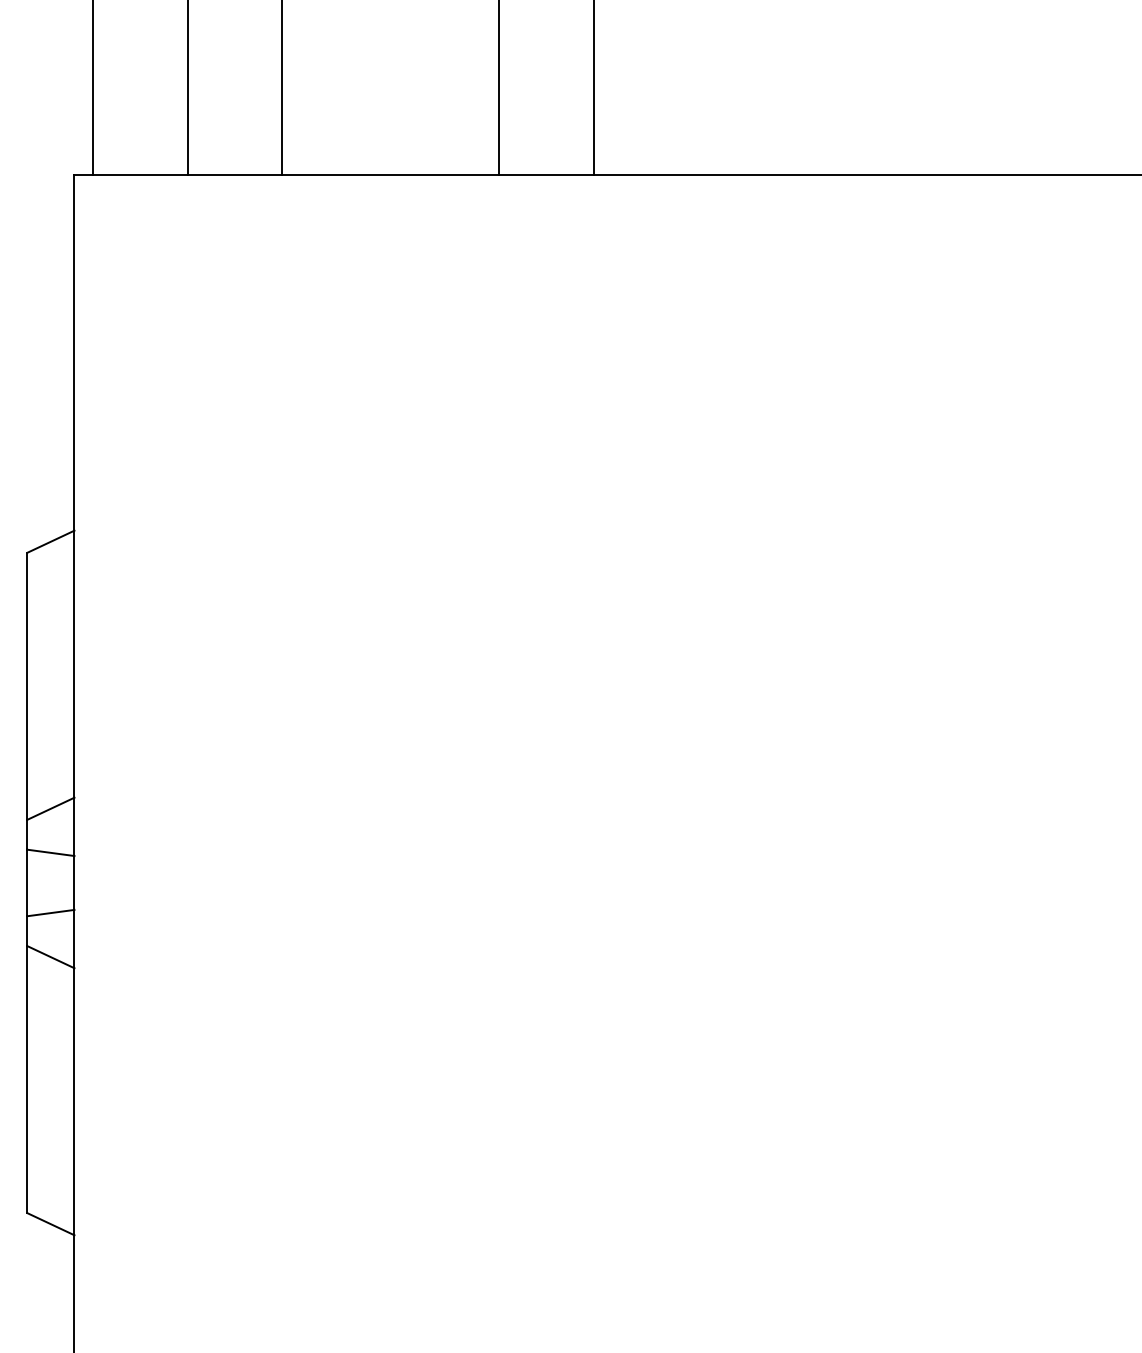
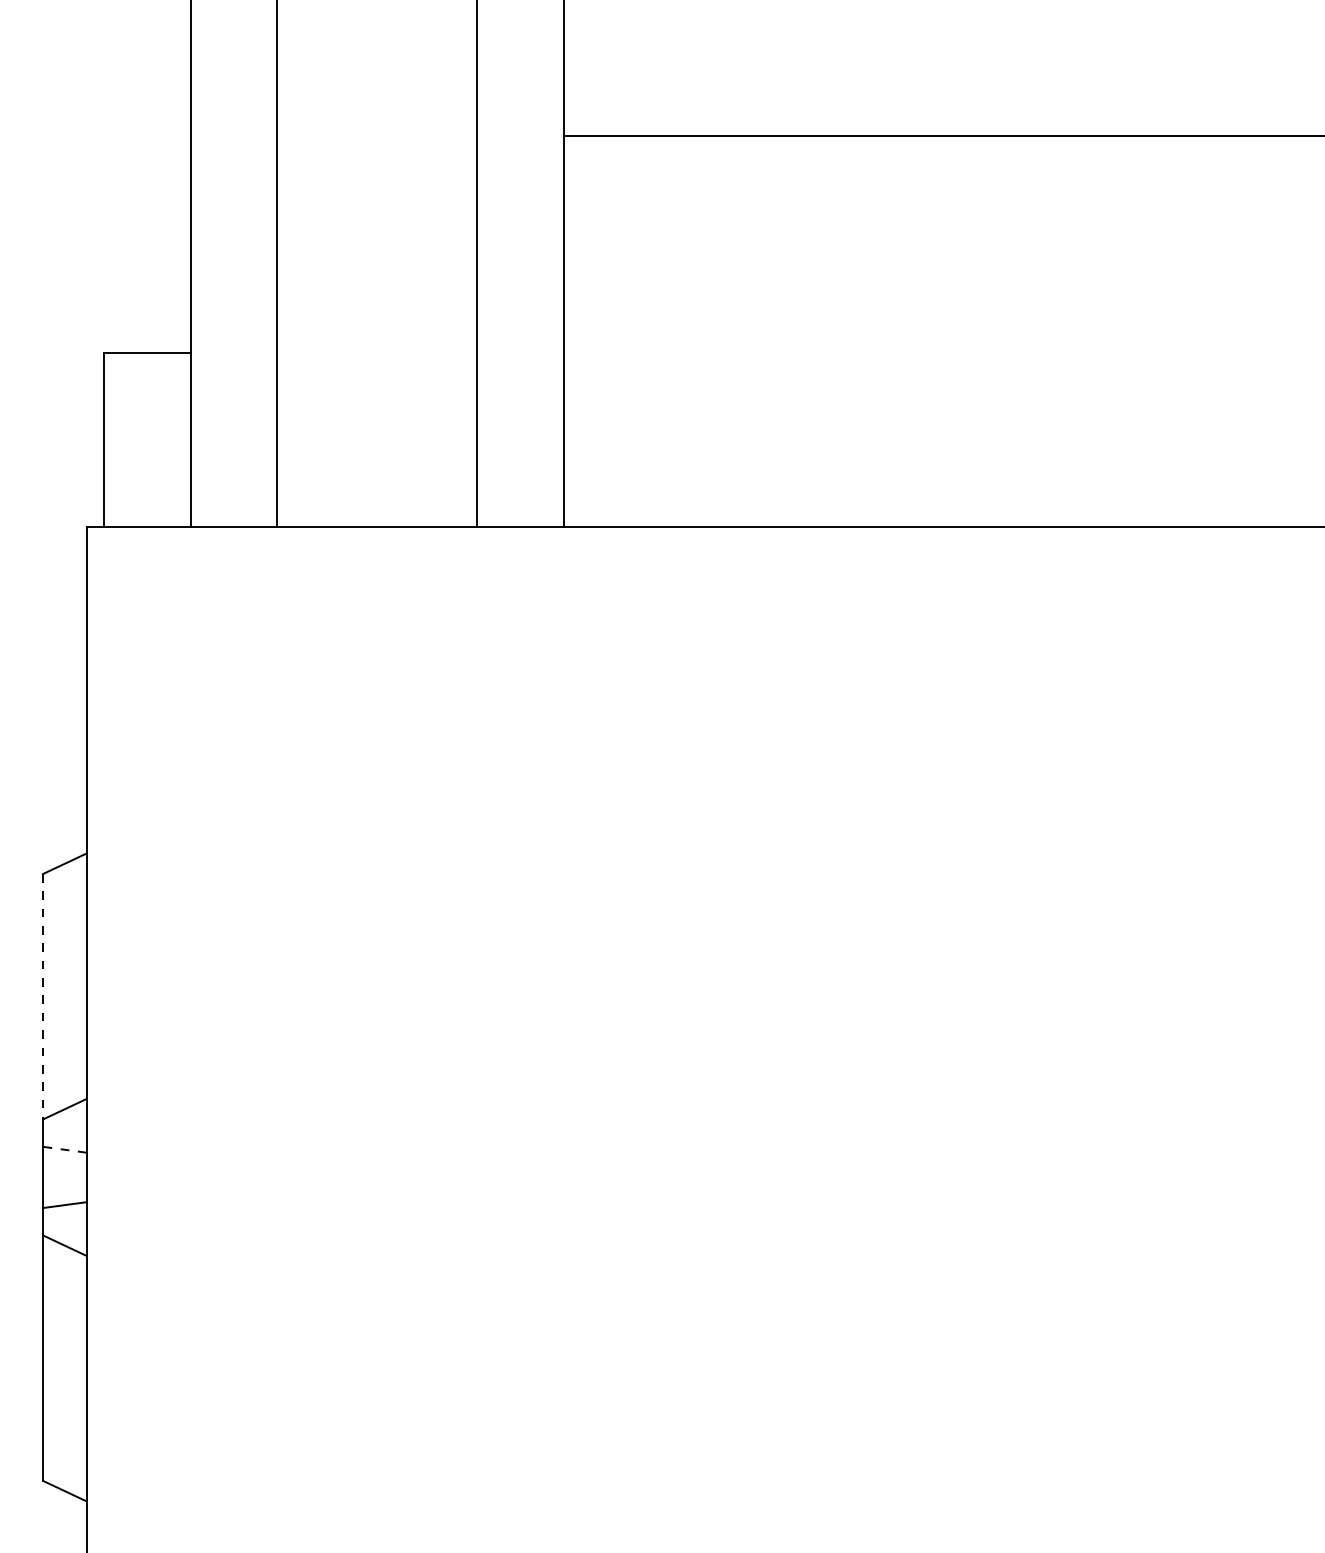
line: (27, 686) -> (43, 996), solid -> dashed
line: (50, 852) -> (64, 1149), solid -> dashed

